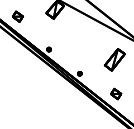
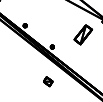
part: (116, 93) -> (48, 81), moved

